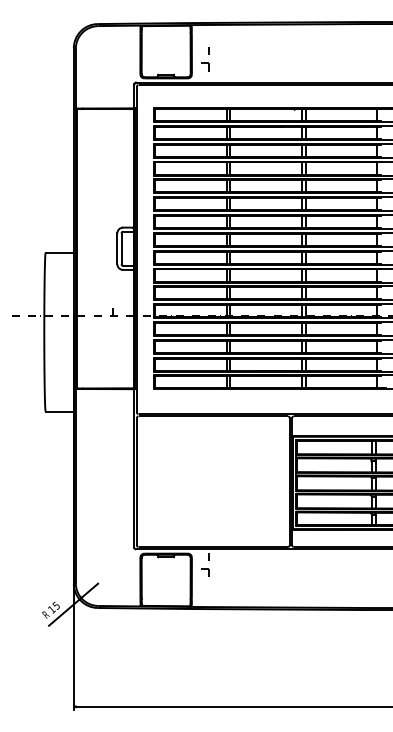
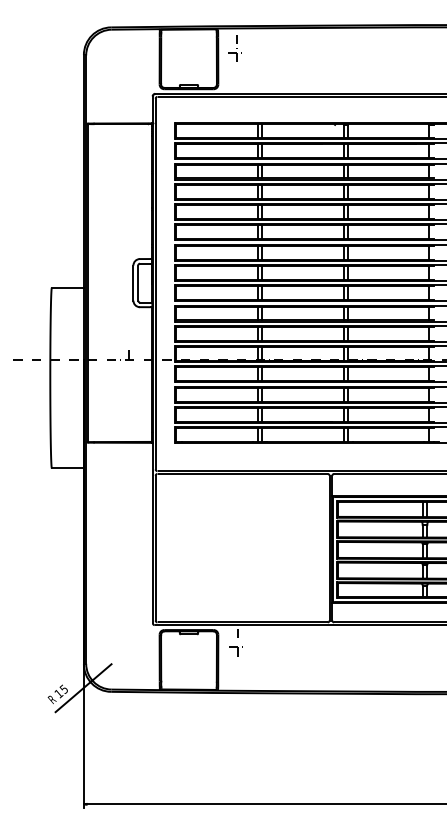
part: (207, 59) -> (234, 48), moved

